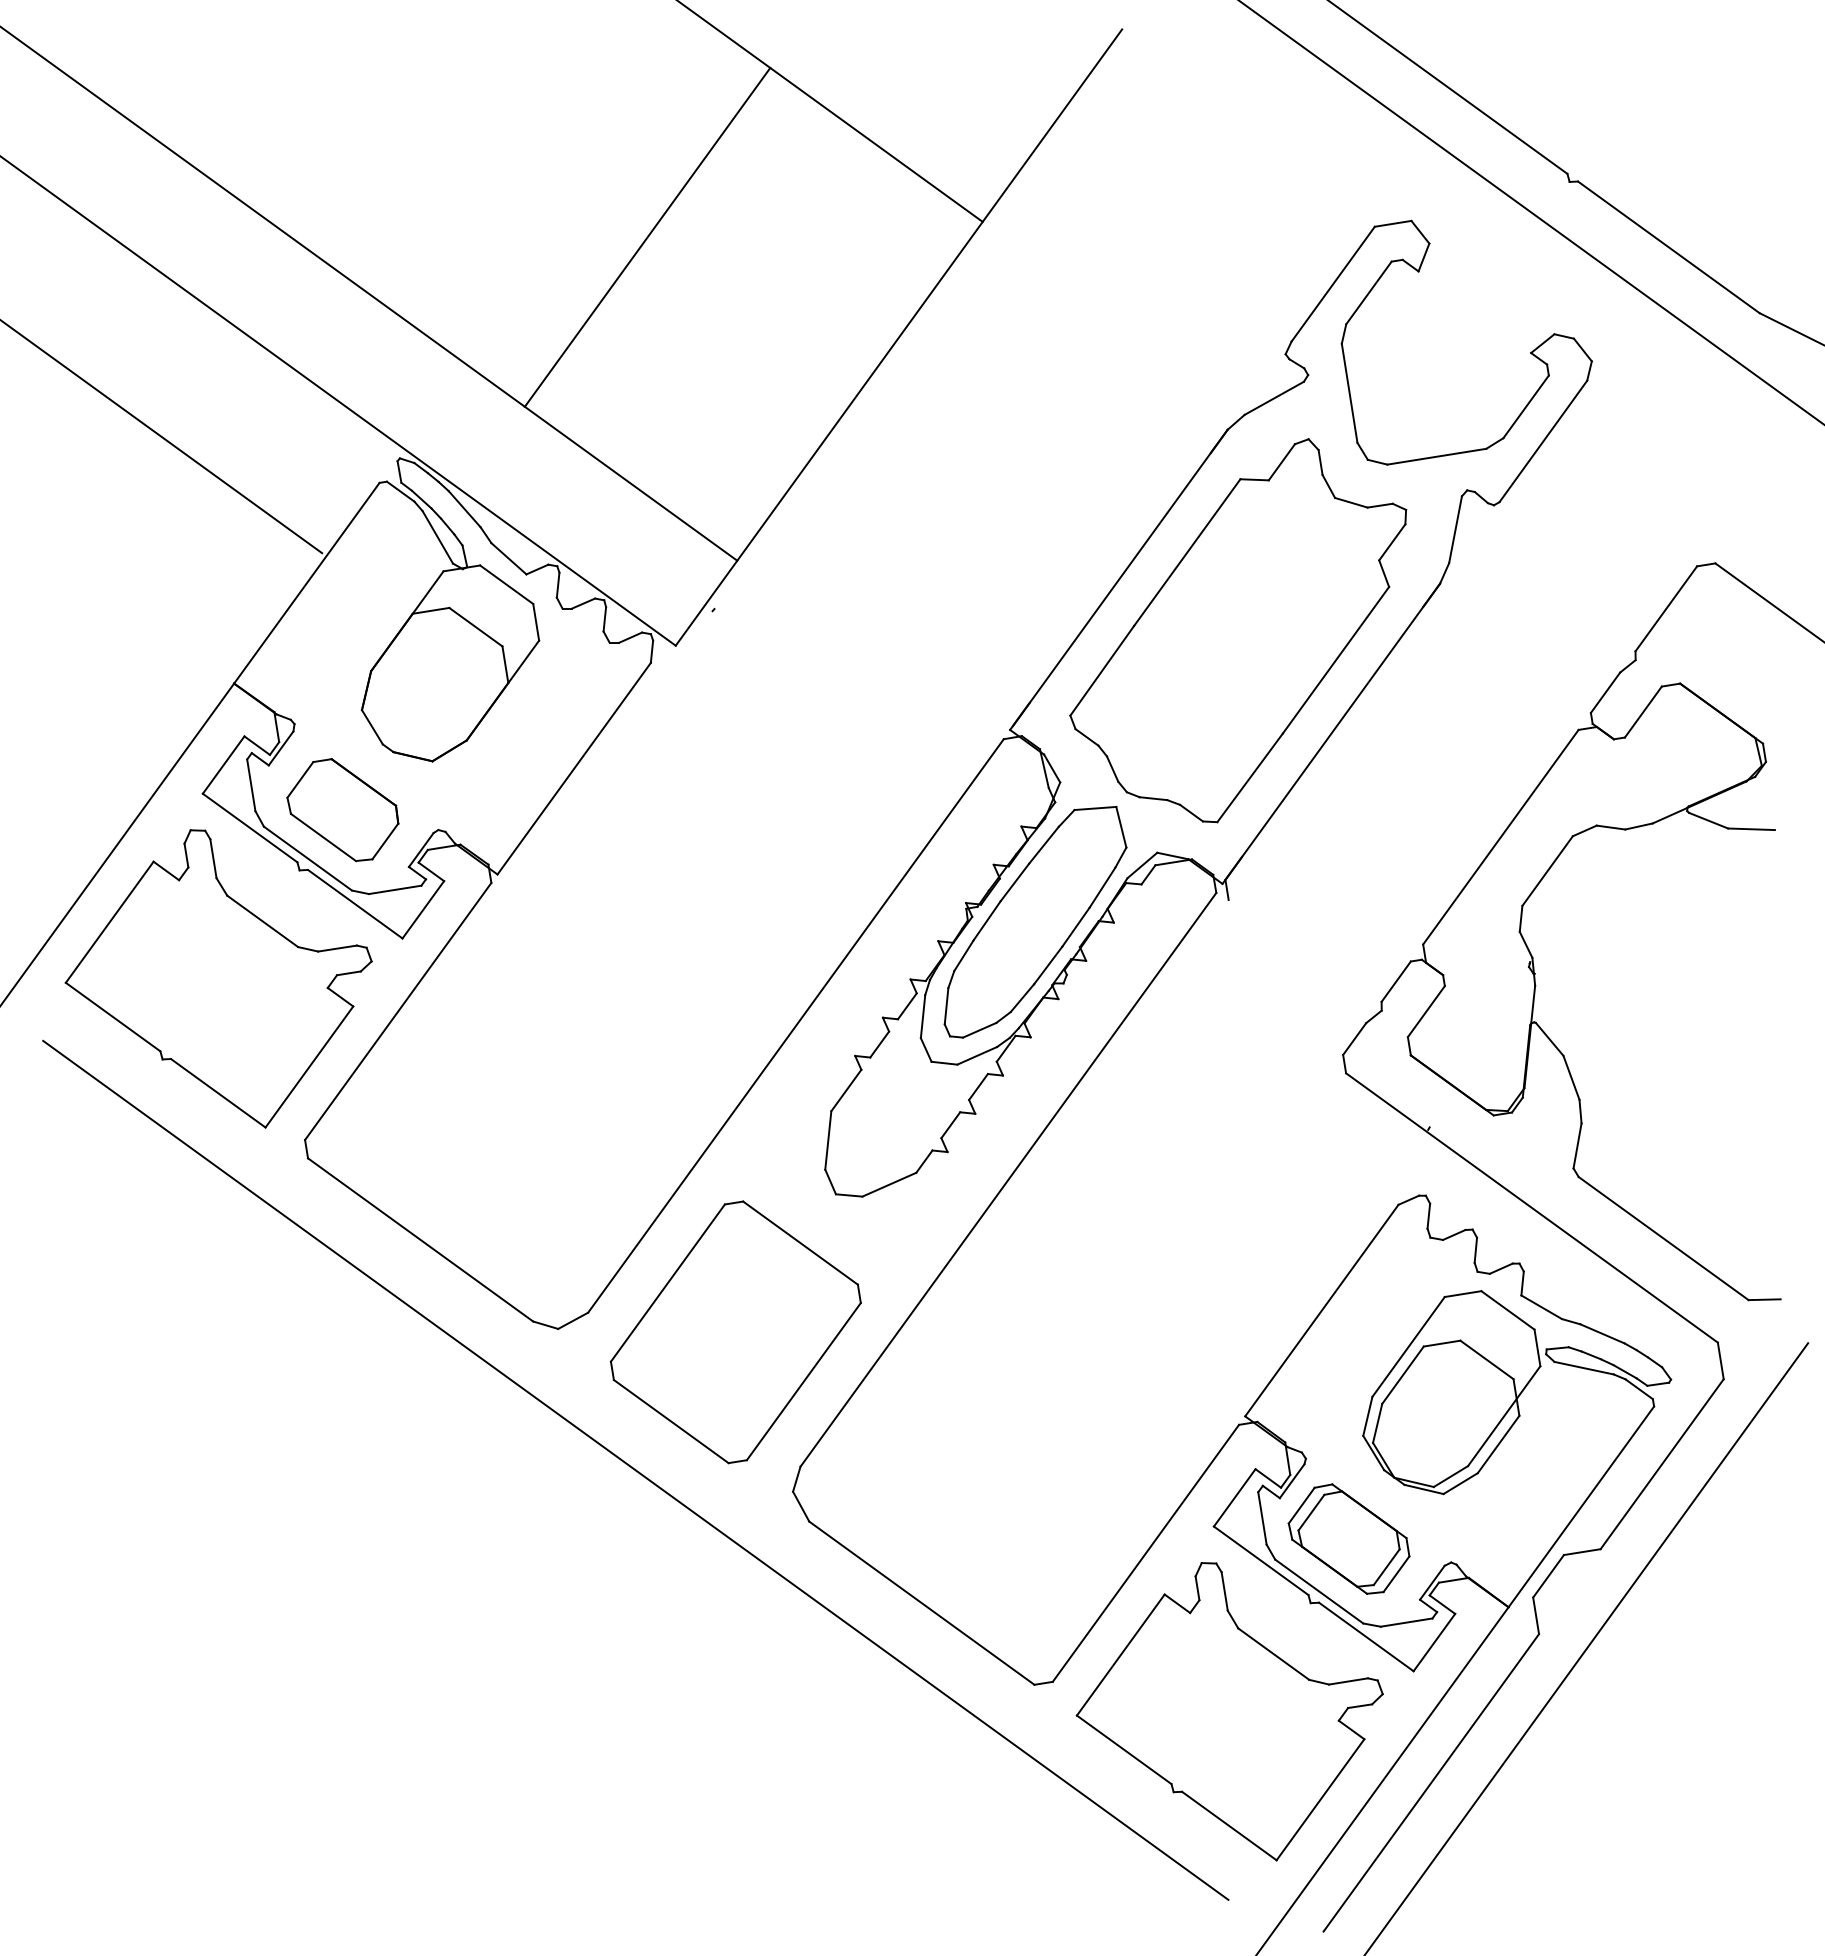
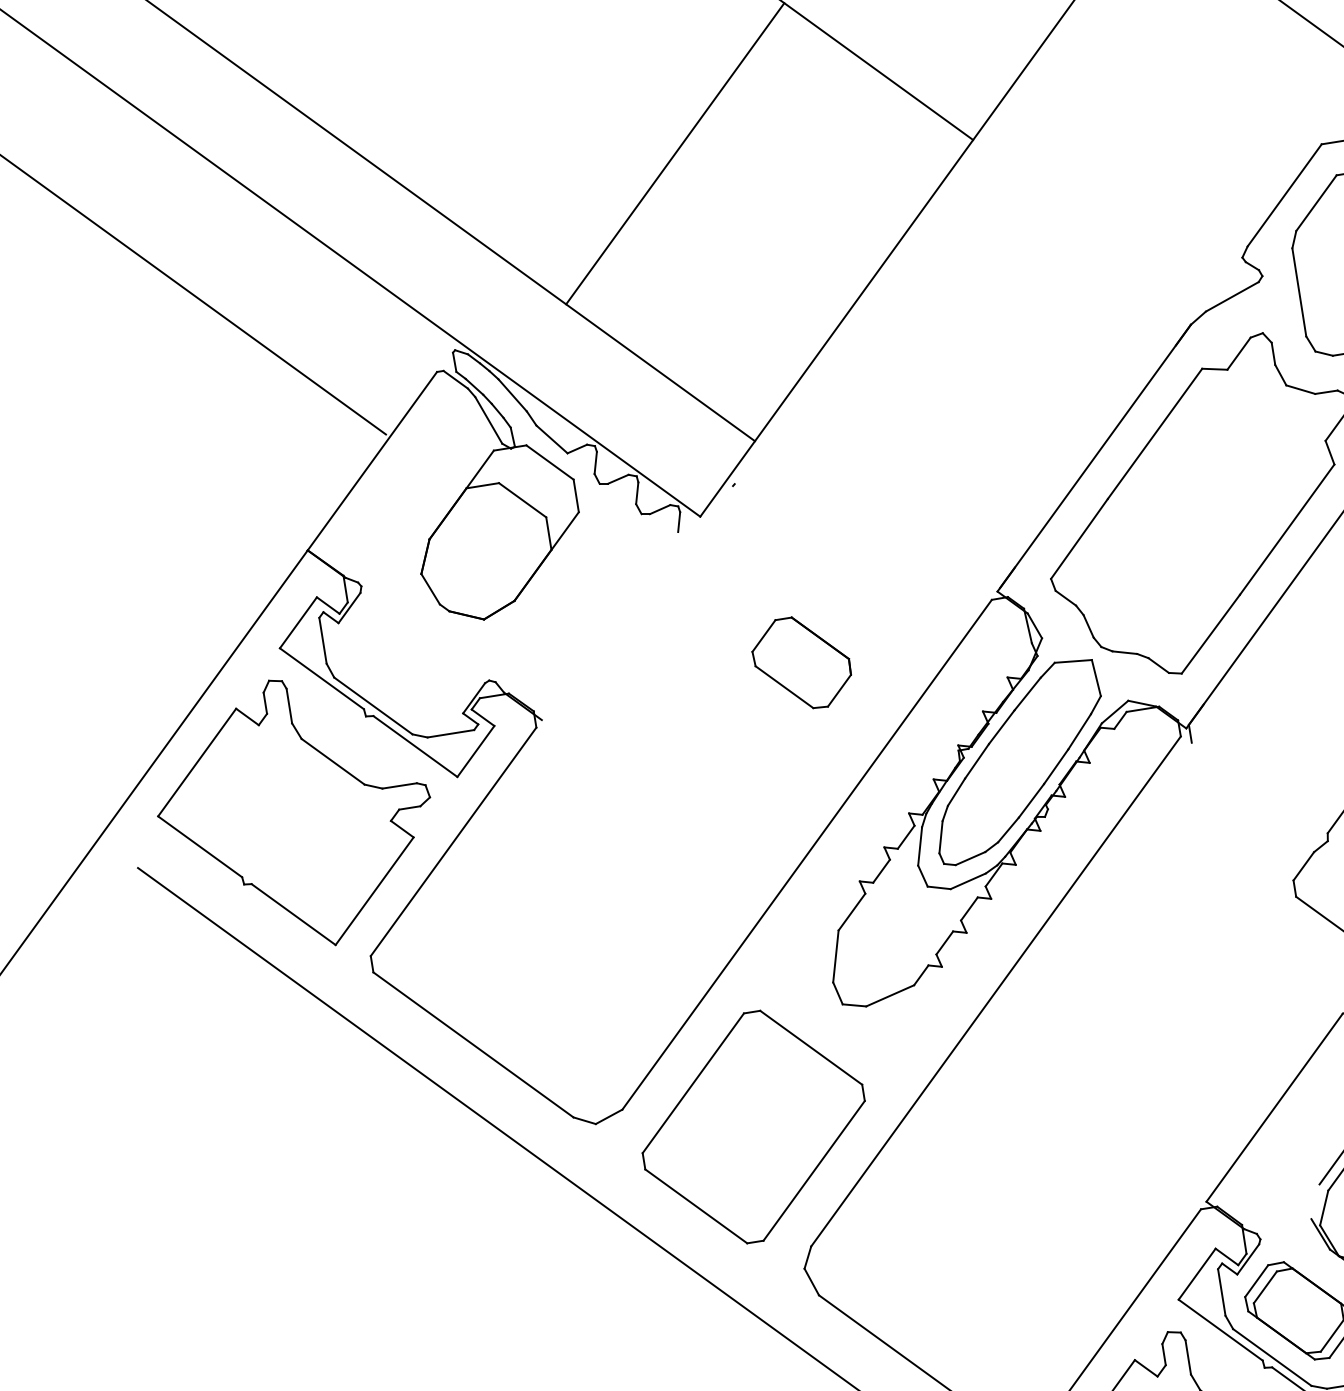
line: (573, 768) -> (609, 625), removed
part: (342, 809) -> (801, 662), moved
line: (1367, 1415) -> (1315, 1200), removed

